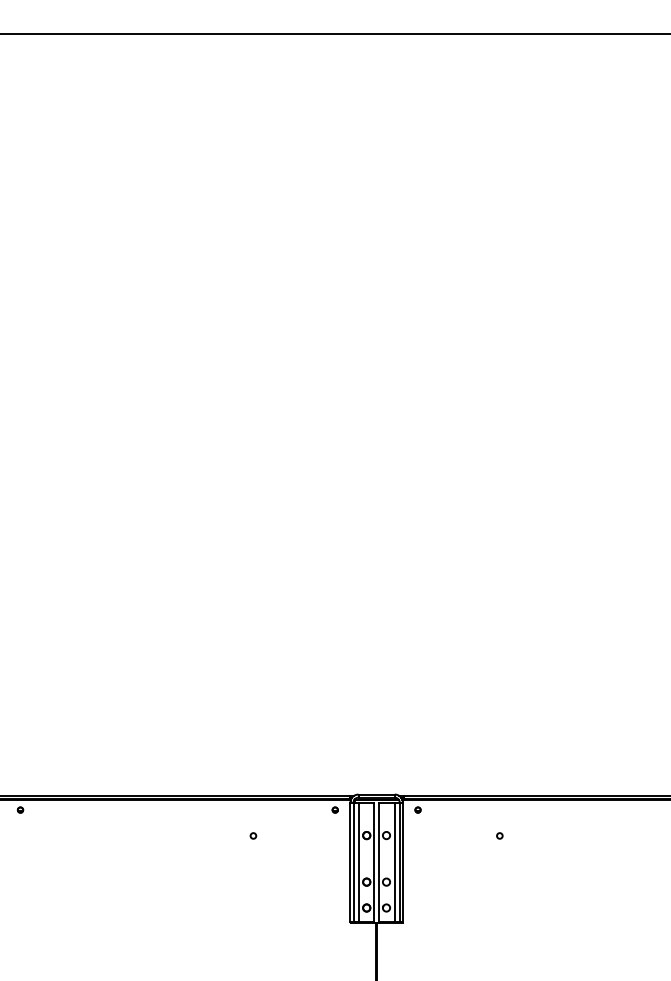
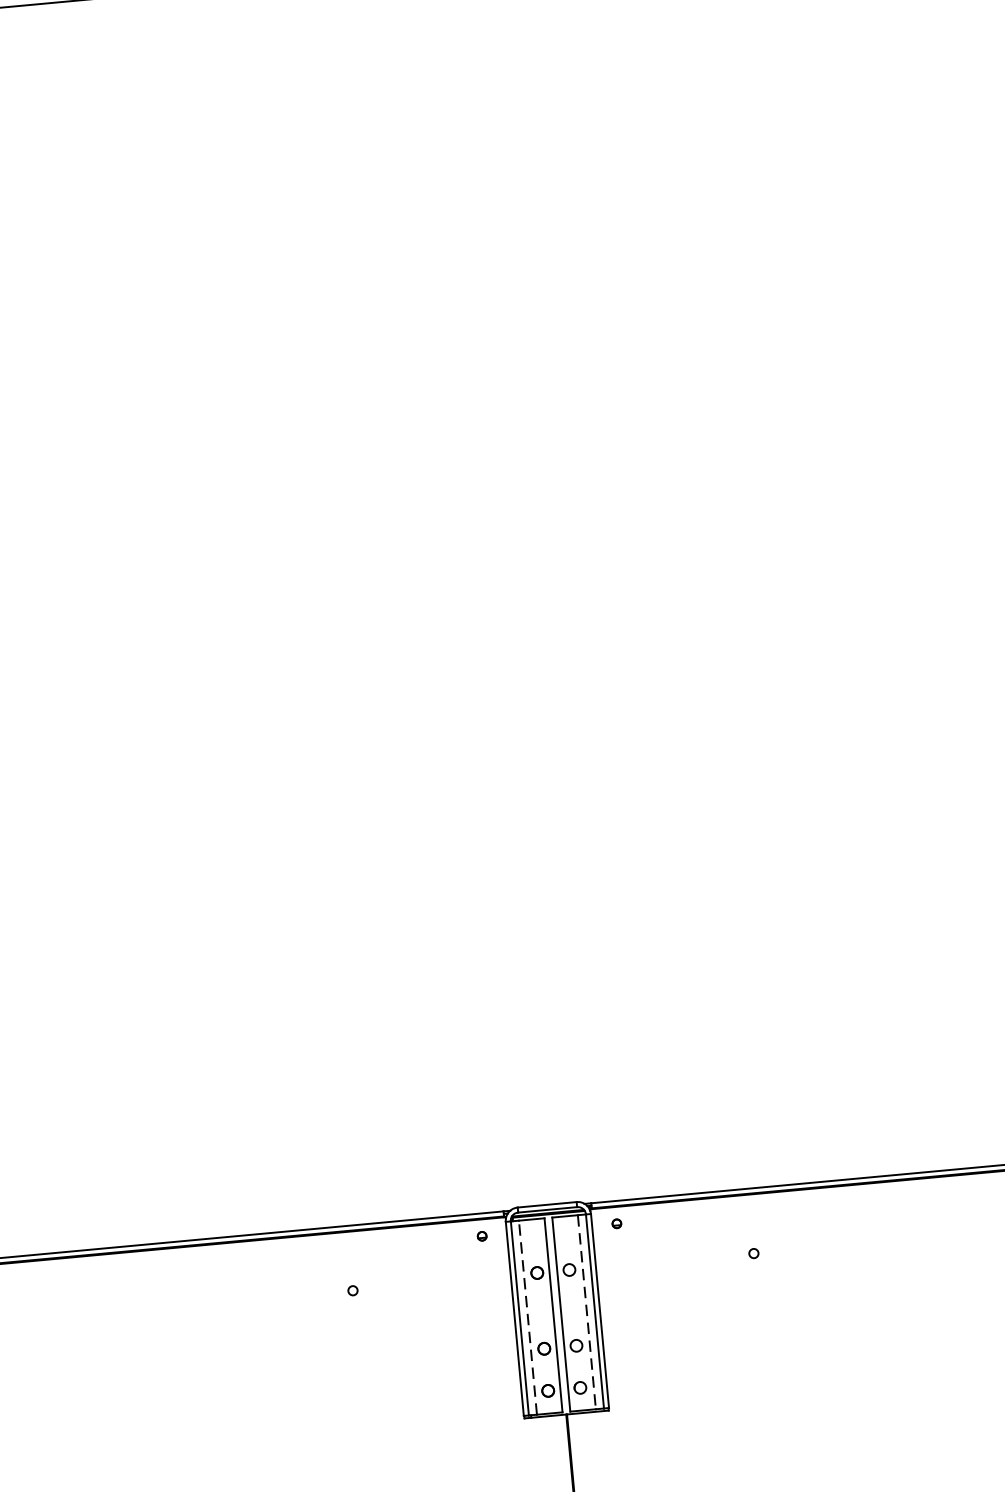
line: (358, 862) -> (527, 1318), solid -> dashed
line: (394, 862) -> (586, 1312), solid -> dashed

